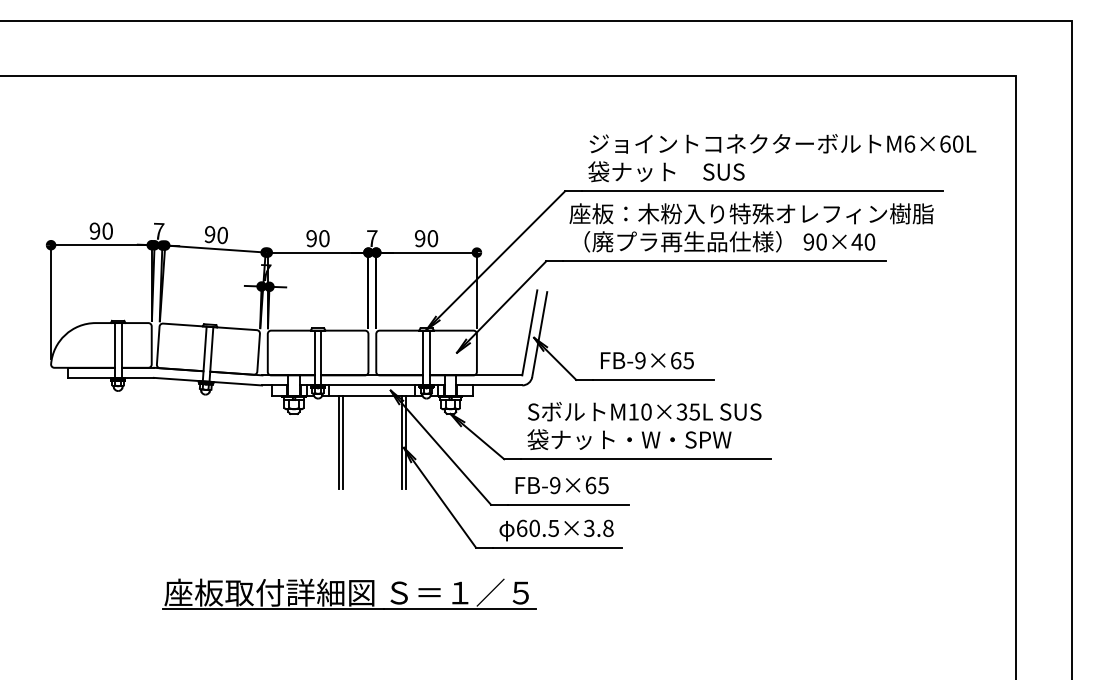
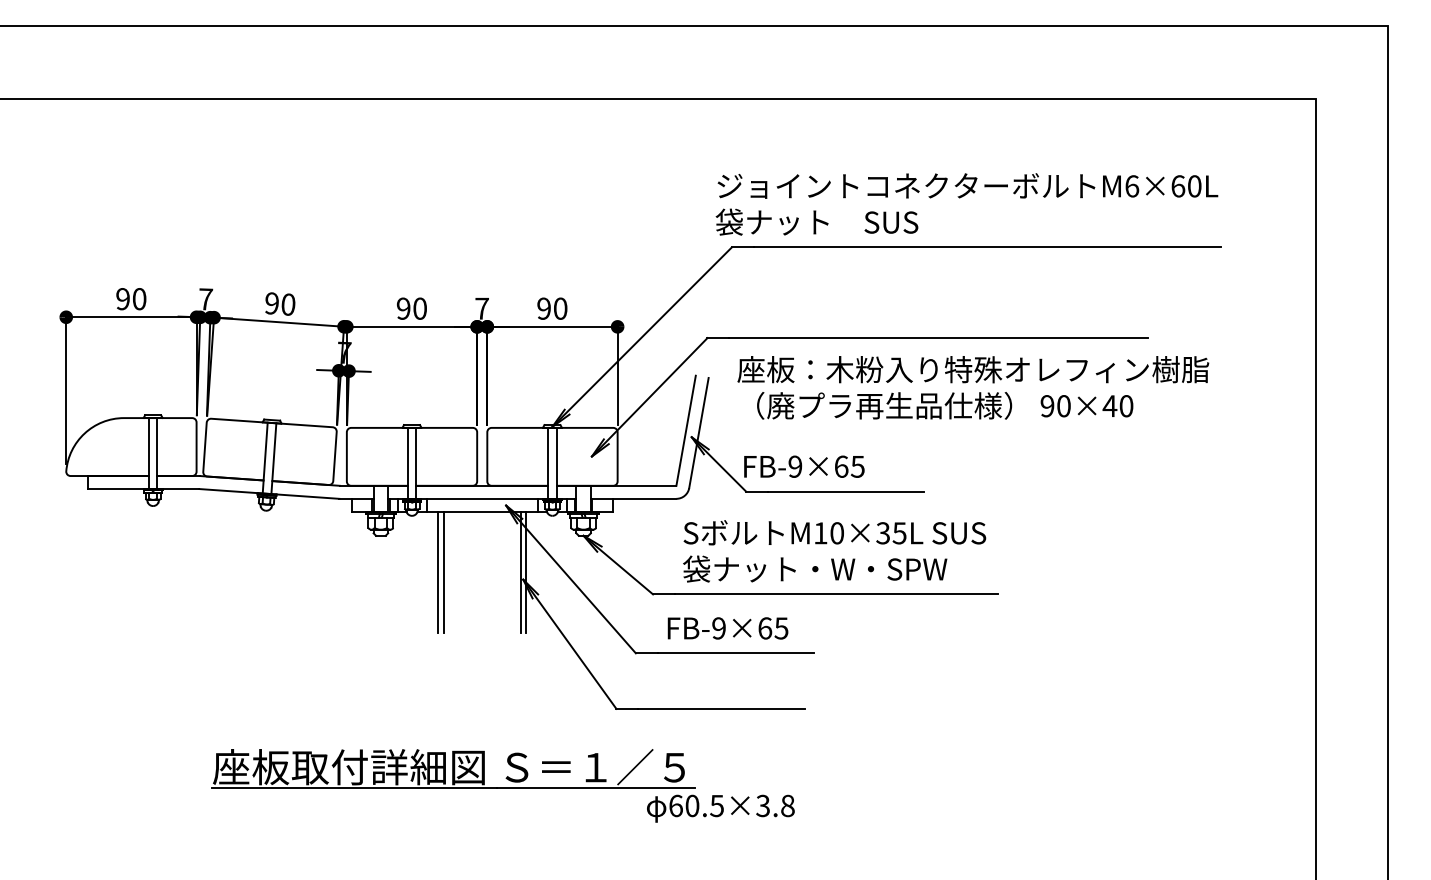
text: (781, 158) -> (966, 204), moved
text: (751, 227) -> (973, 387), moved
text: (647, 360) -> (804, 466), moved
text: (556, 530) -> (720, 808), moved

